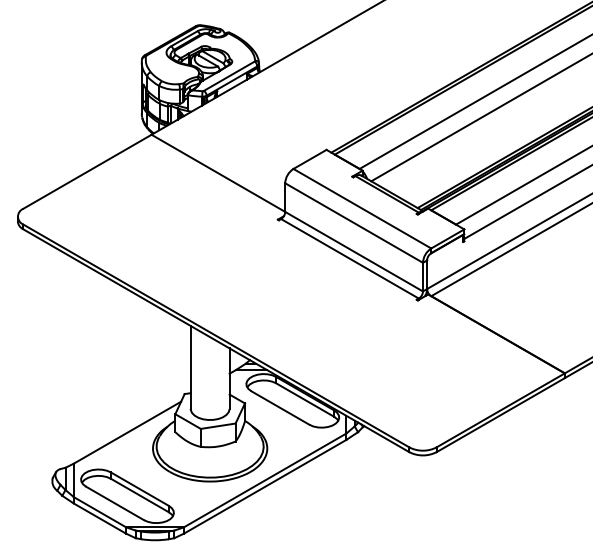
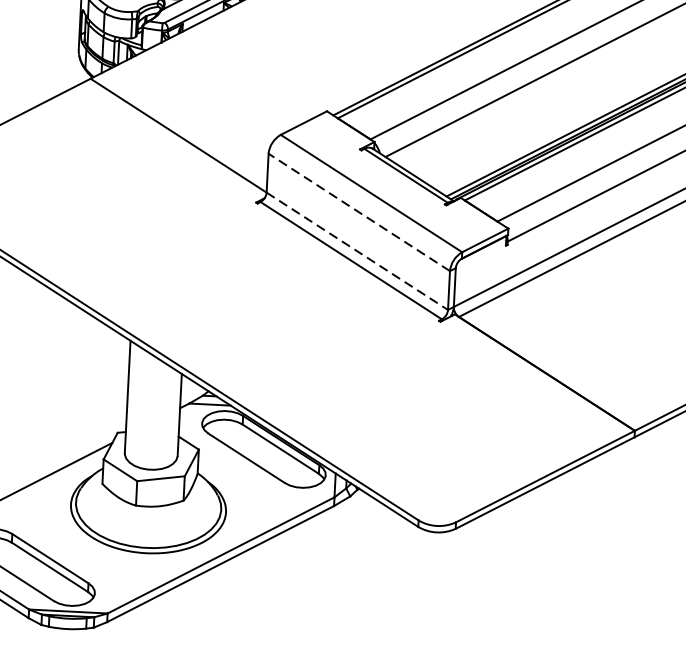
line: (354, 223) -> (359, 213), solid -> dashed
line: (354, 251) -> (357, 251), solid -> dashed

